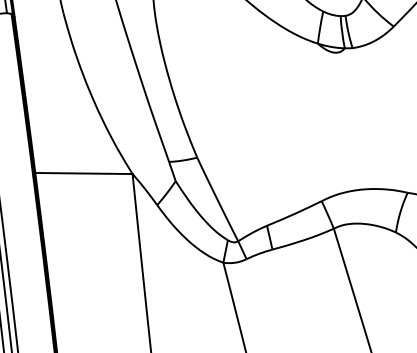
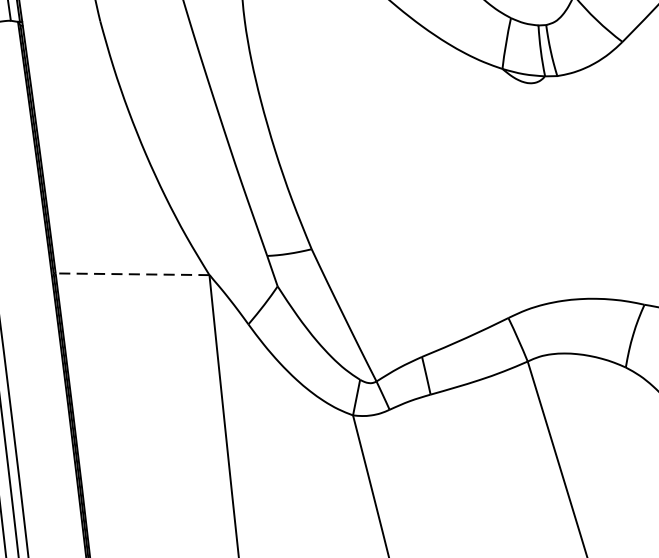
line: (83, 173) -> (131, 274), solid -> dashed

